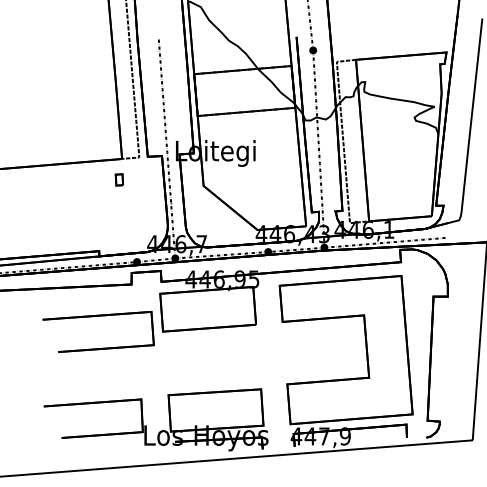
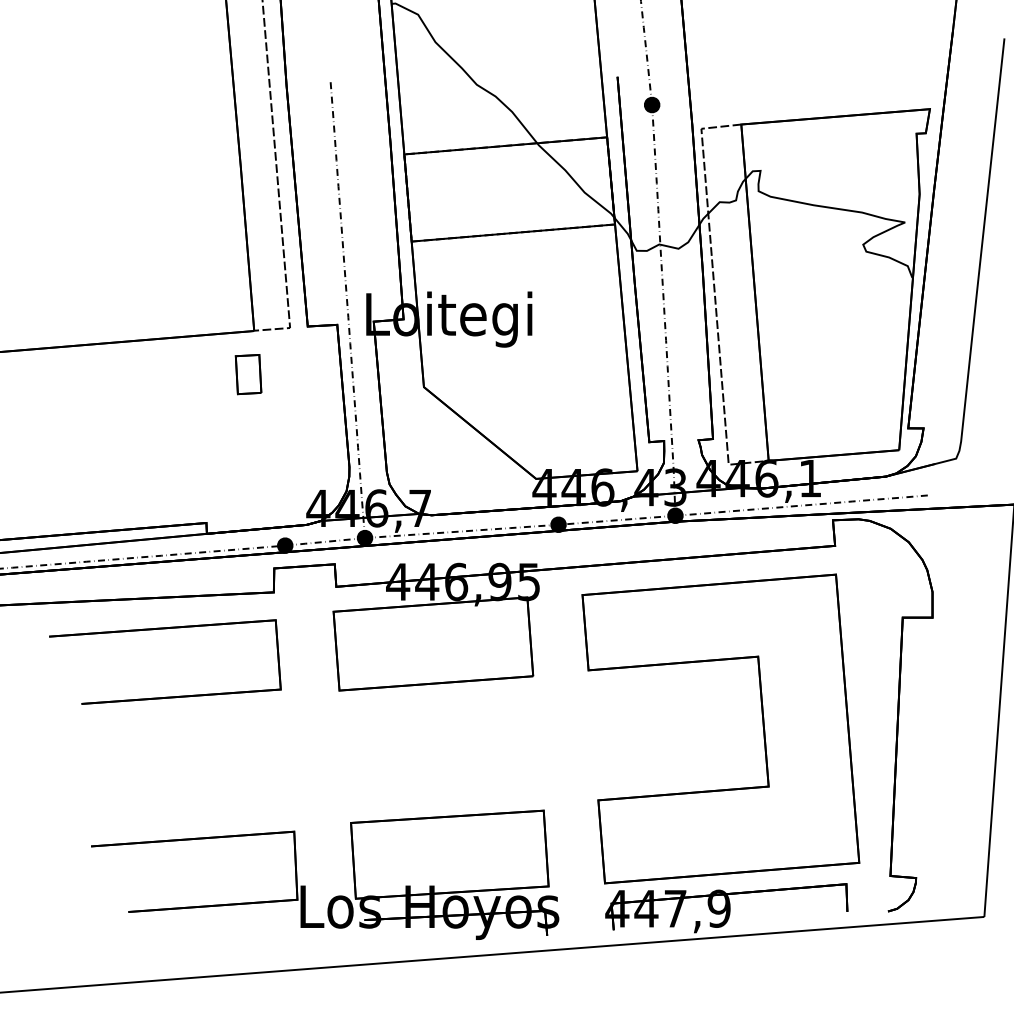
part: (119, 179) -> (248, 373), size x1.67
part: (98, 316) -> (165, 629), moved

